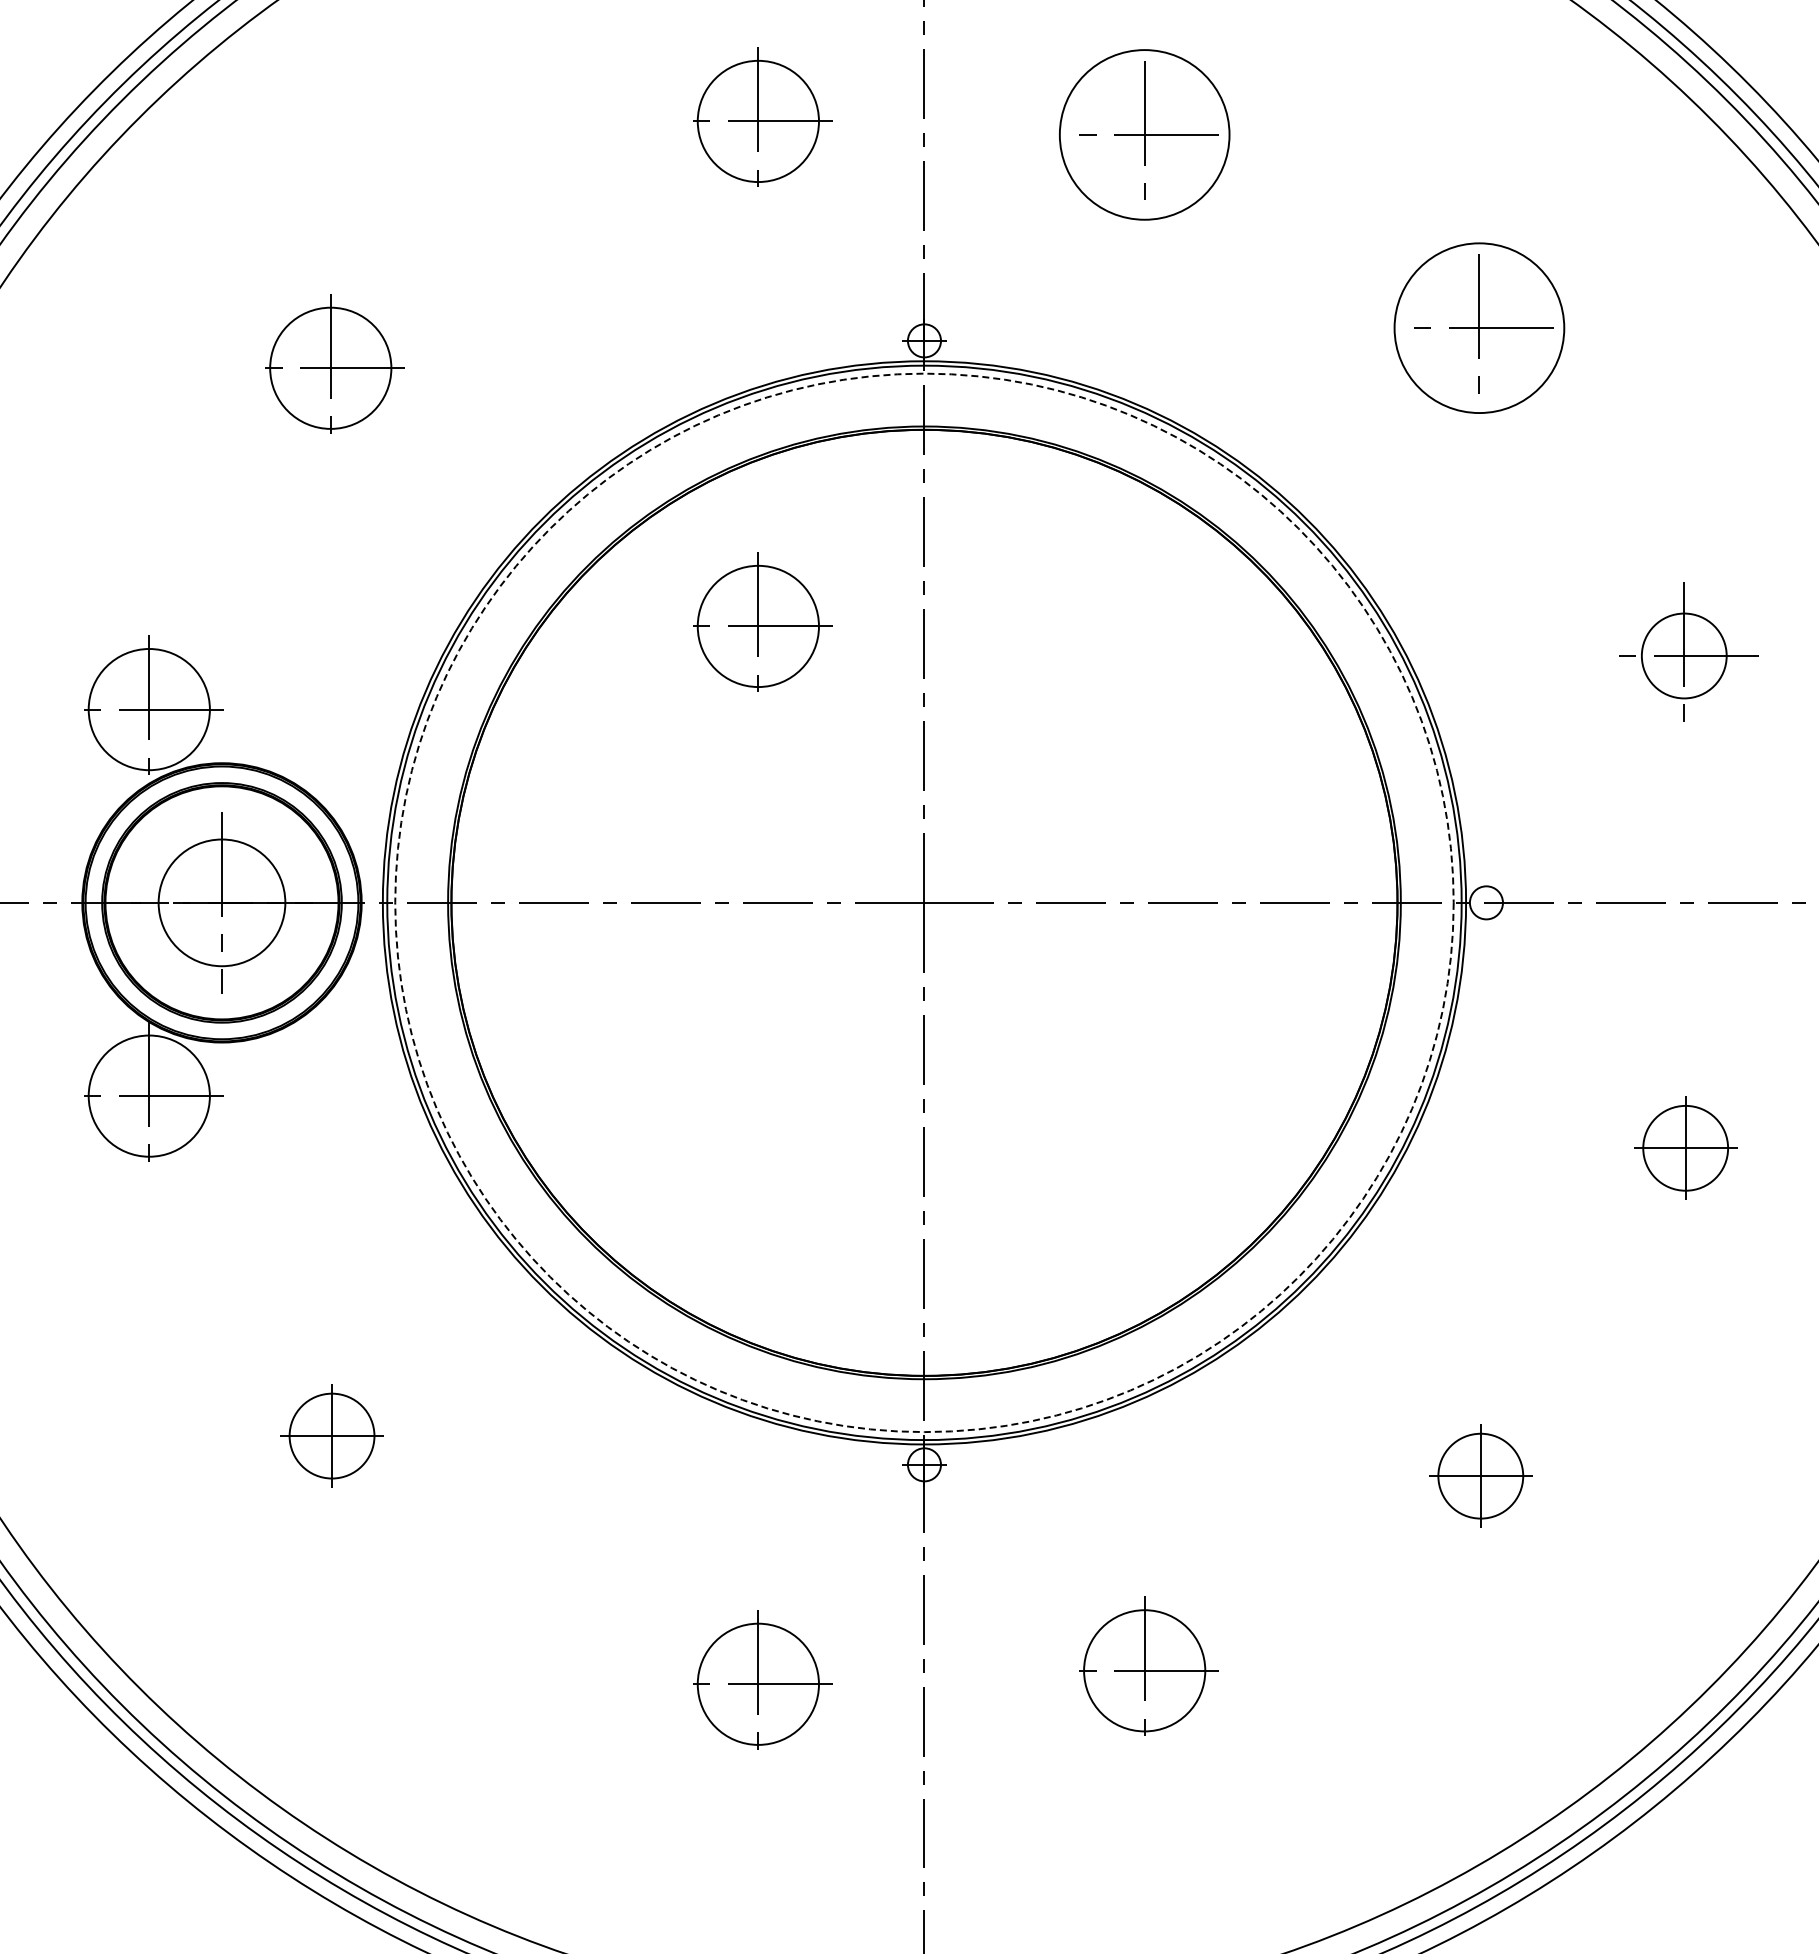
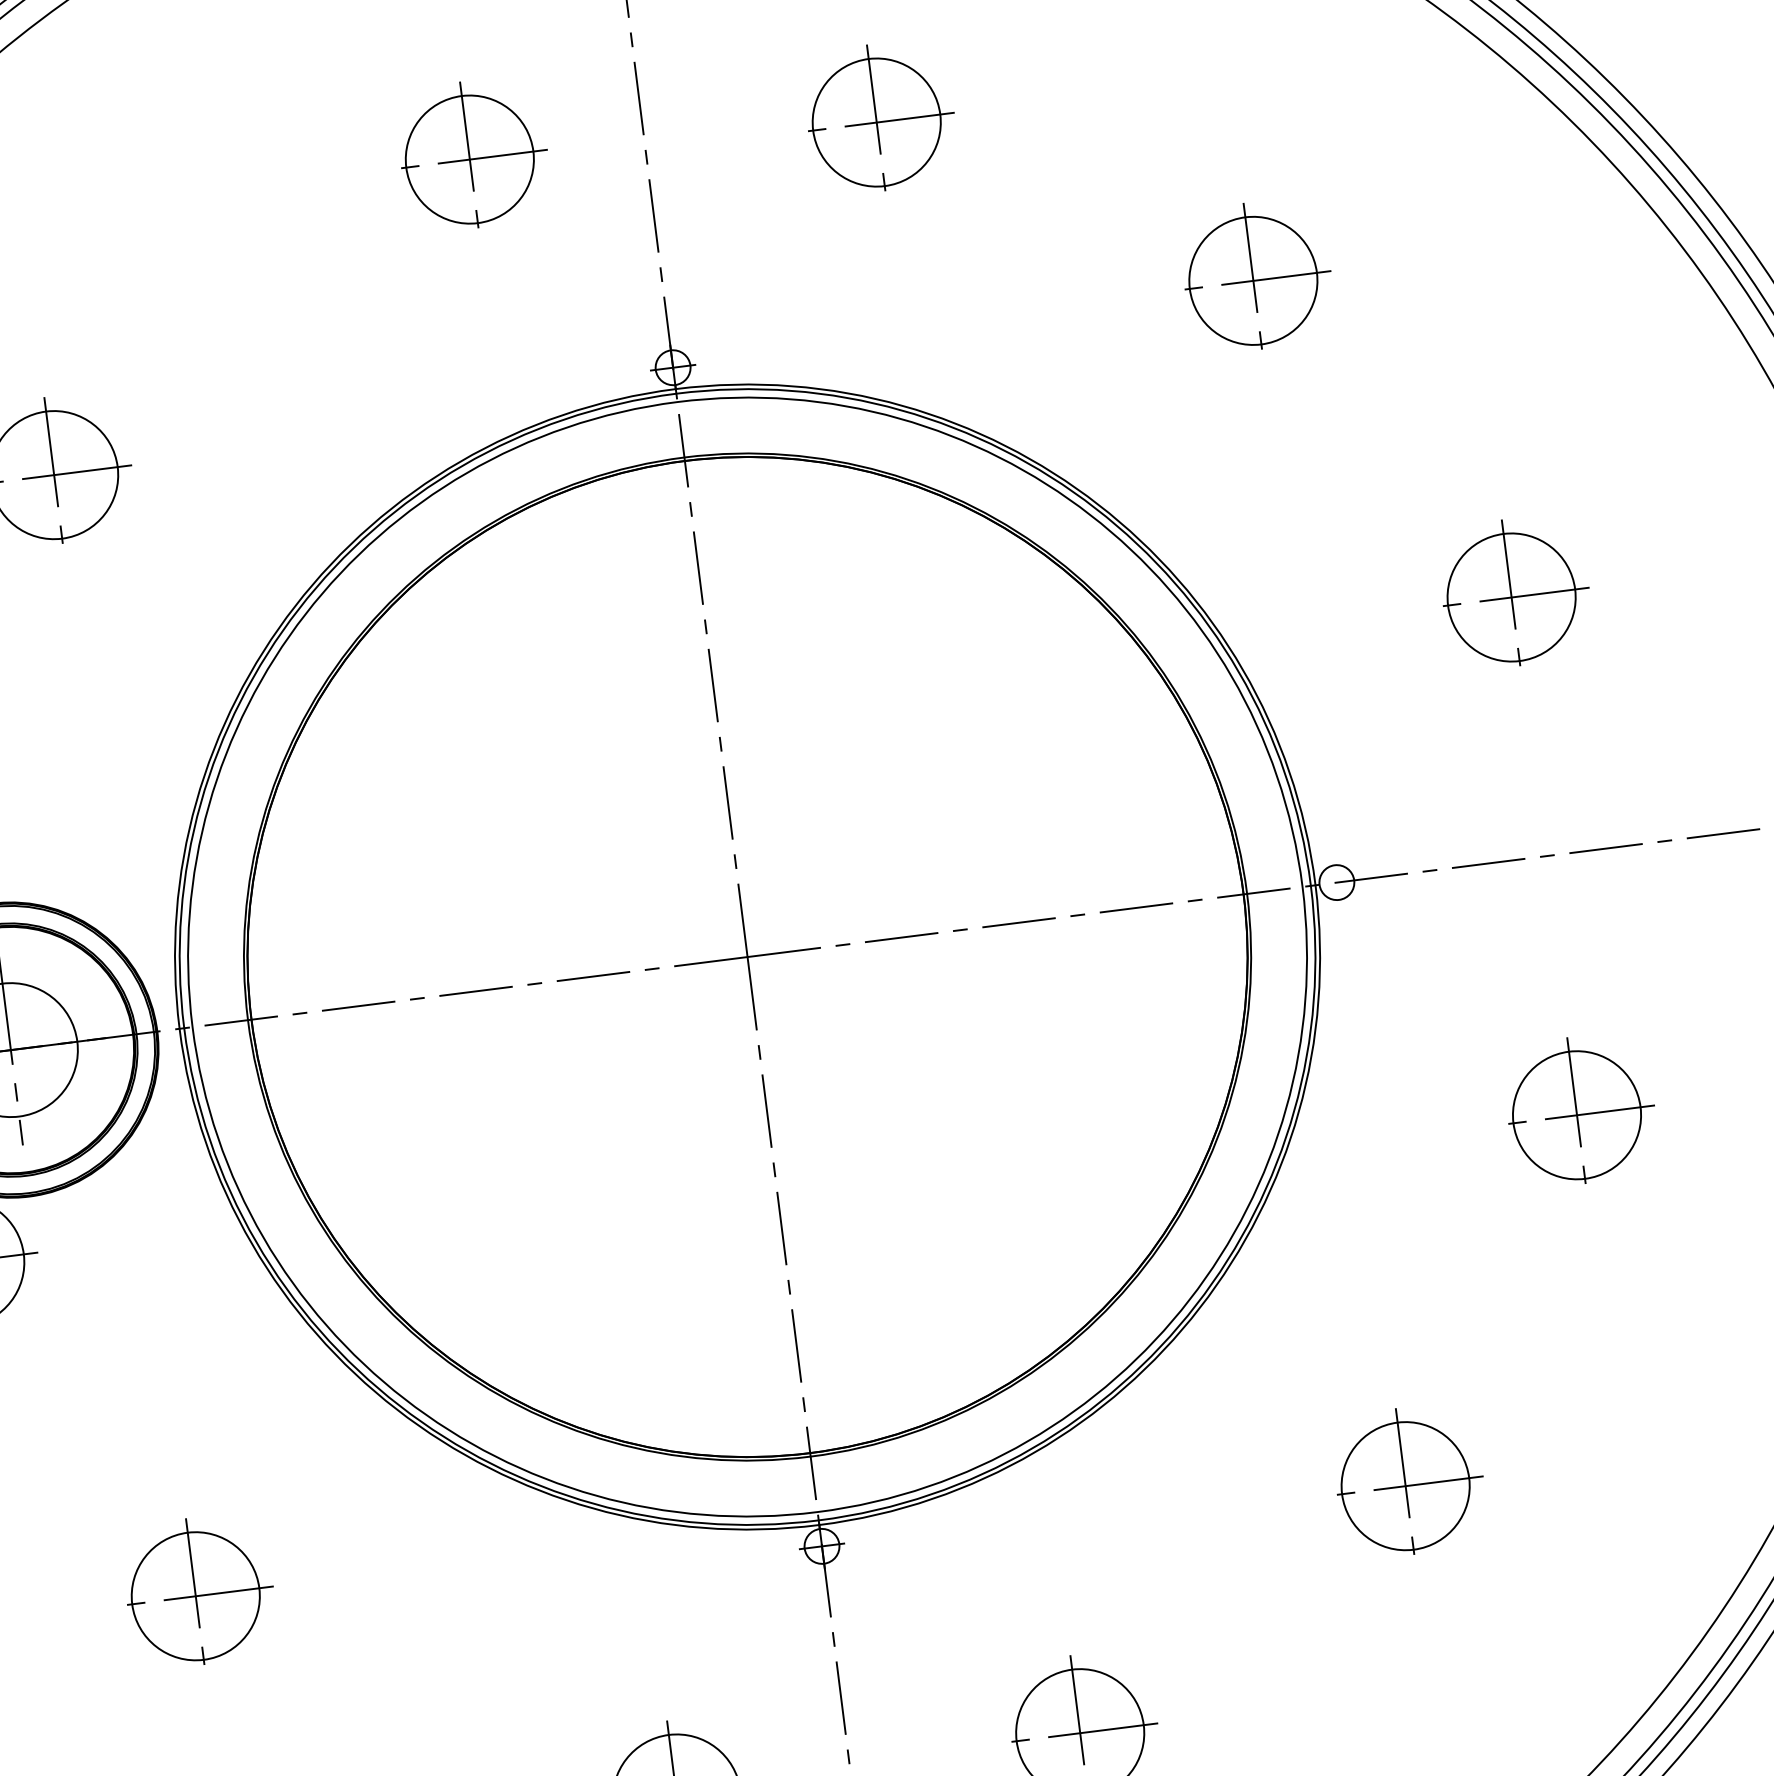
circle: (1144, 134) -> (876, 122), size x0.71
circle: (1479, 327) -> (1253, 280), size x0.71
part: (762, 621) -> (540, 683), removed
circle: (1683, 655) -> (1510, 597), size x1.43
circle: (924, 902) -> (747, 956), dashed -> solid
part: (1688, 1144) -> (1580, 1109), size x1.43
part: (334, 1432) -> (199, 1590), size x1.43
part: (1483, 1472) -> (1409, 1480), size x1.43

